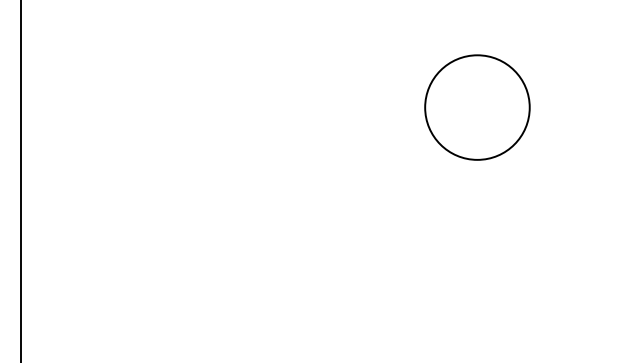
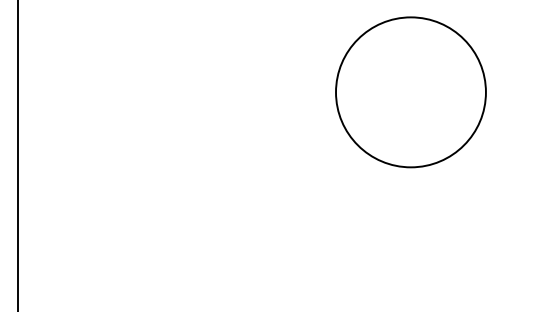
circle: (476, 107) -> (410, 92), size x1.67

